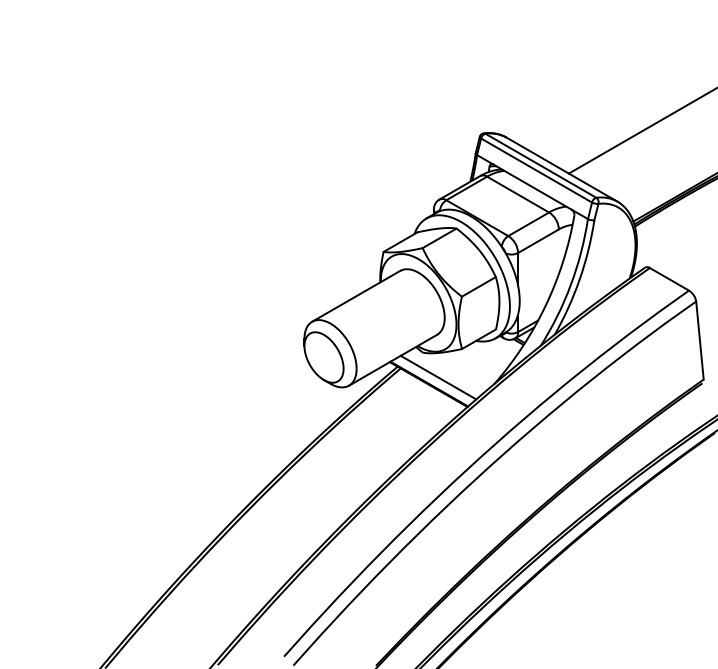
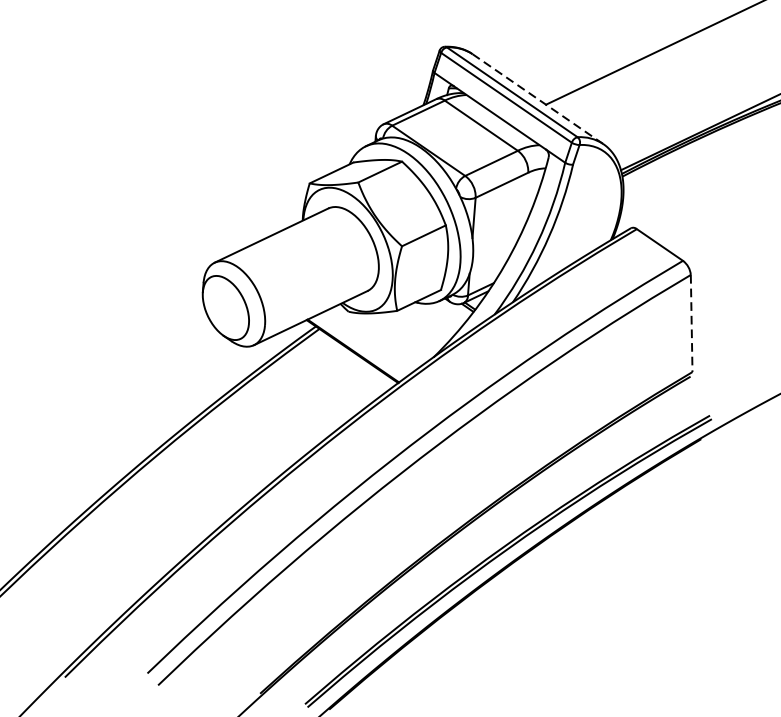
line: (561, 169) -> (537, 98), solid -> dashed
line: (700, 341) -> (692, 324), solid -> dashed
line: (438, 377) -> (365, 343), removed

